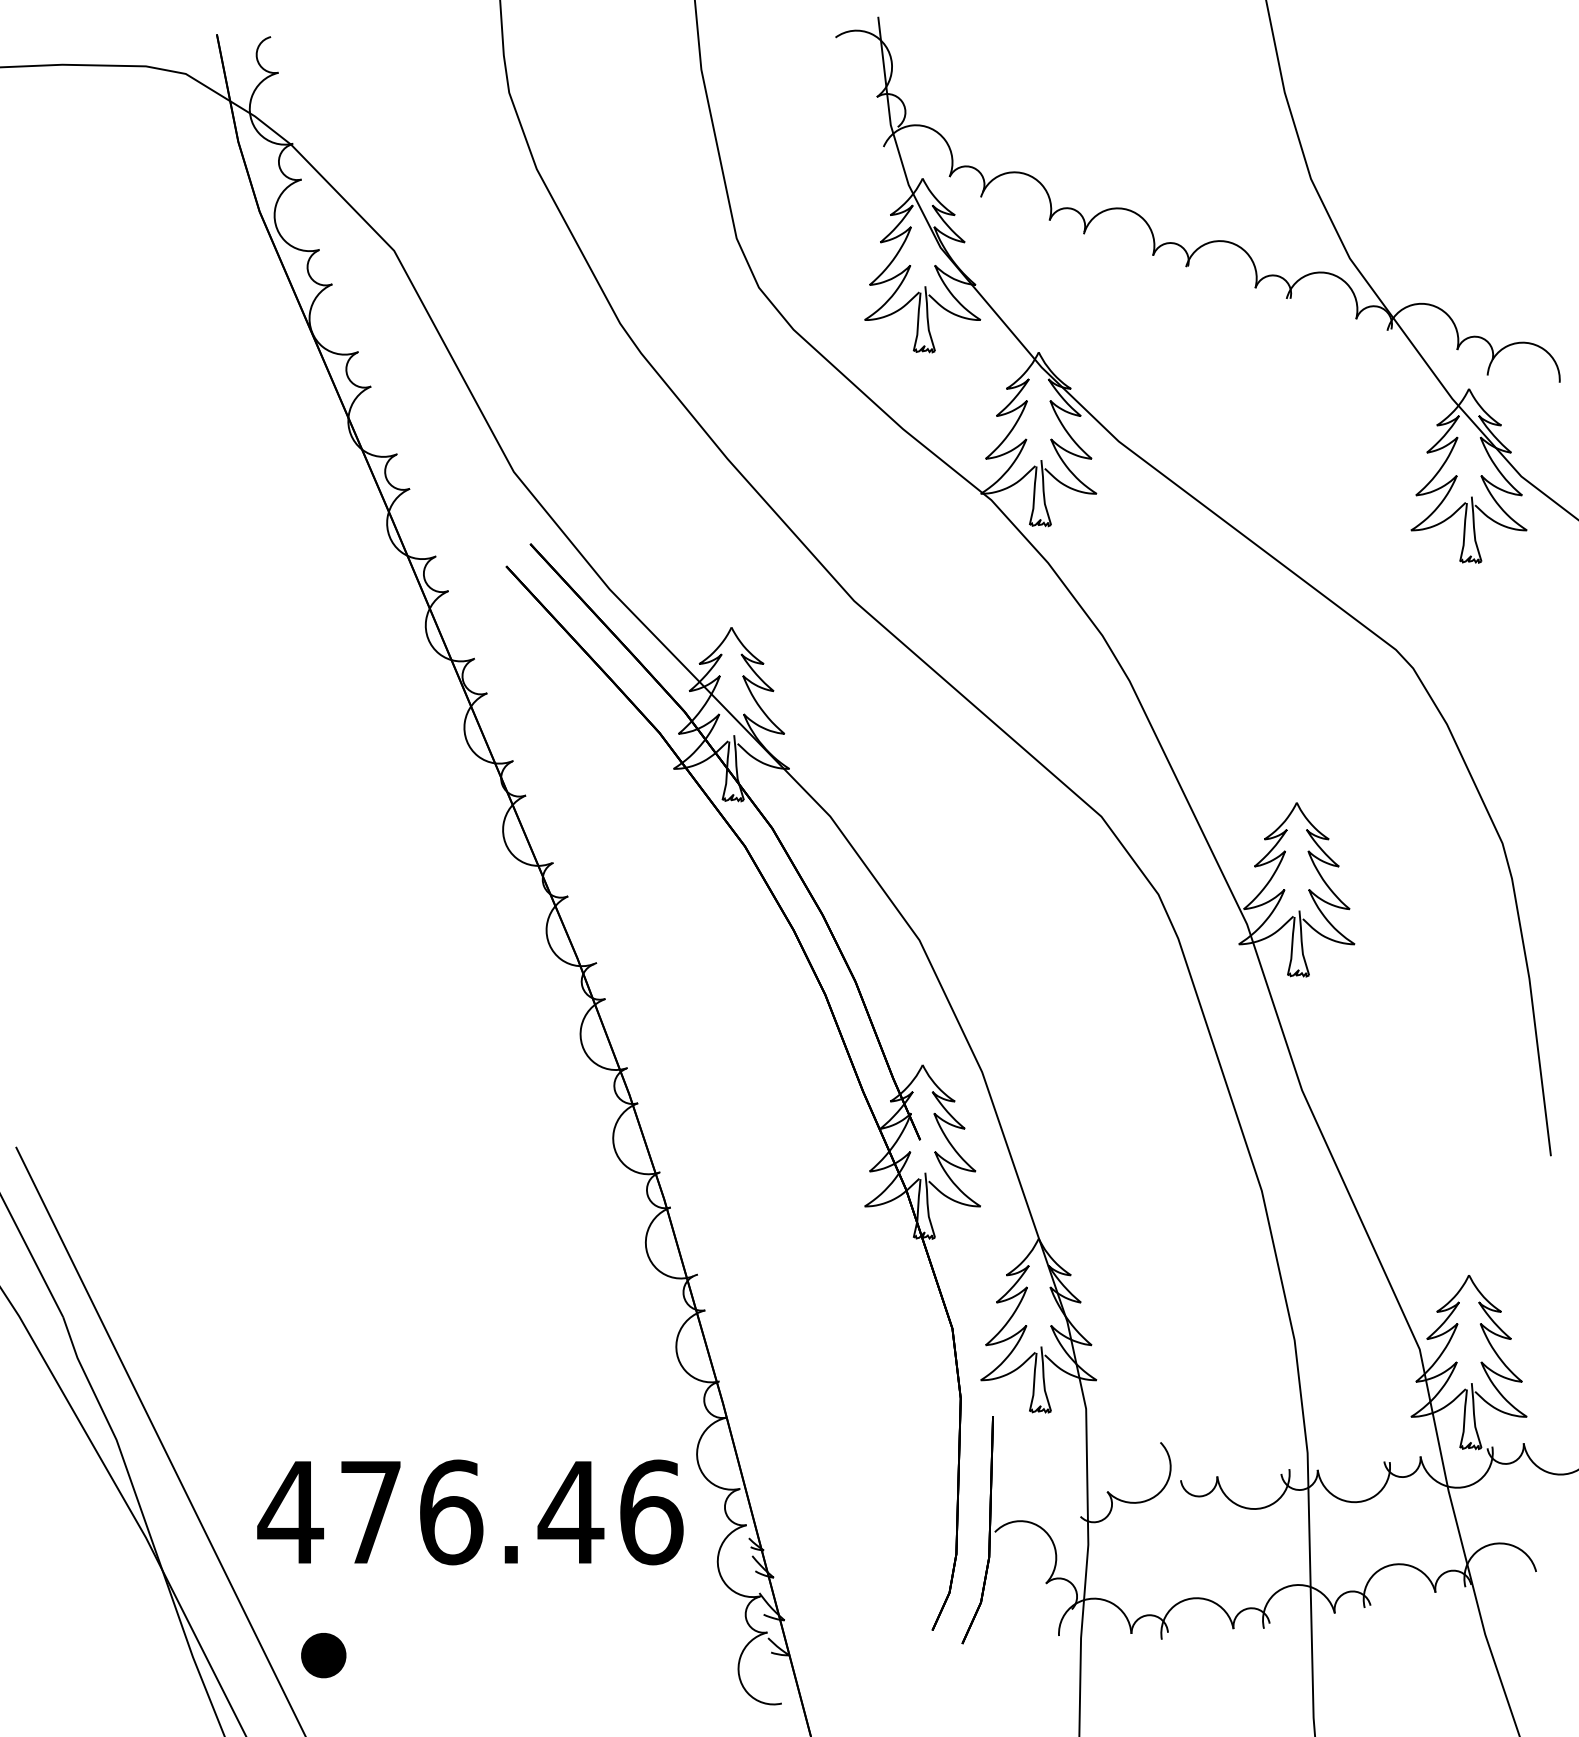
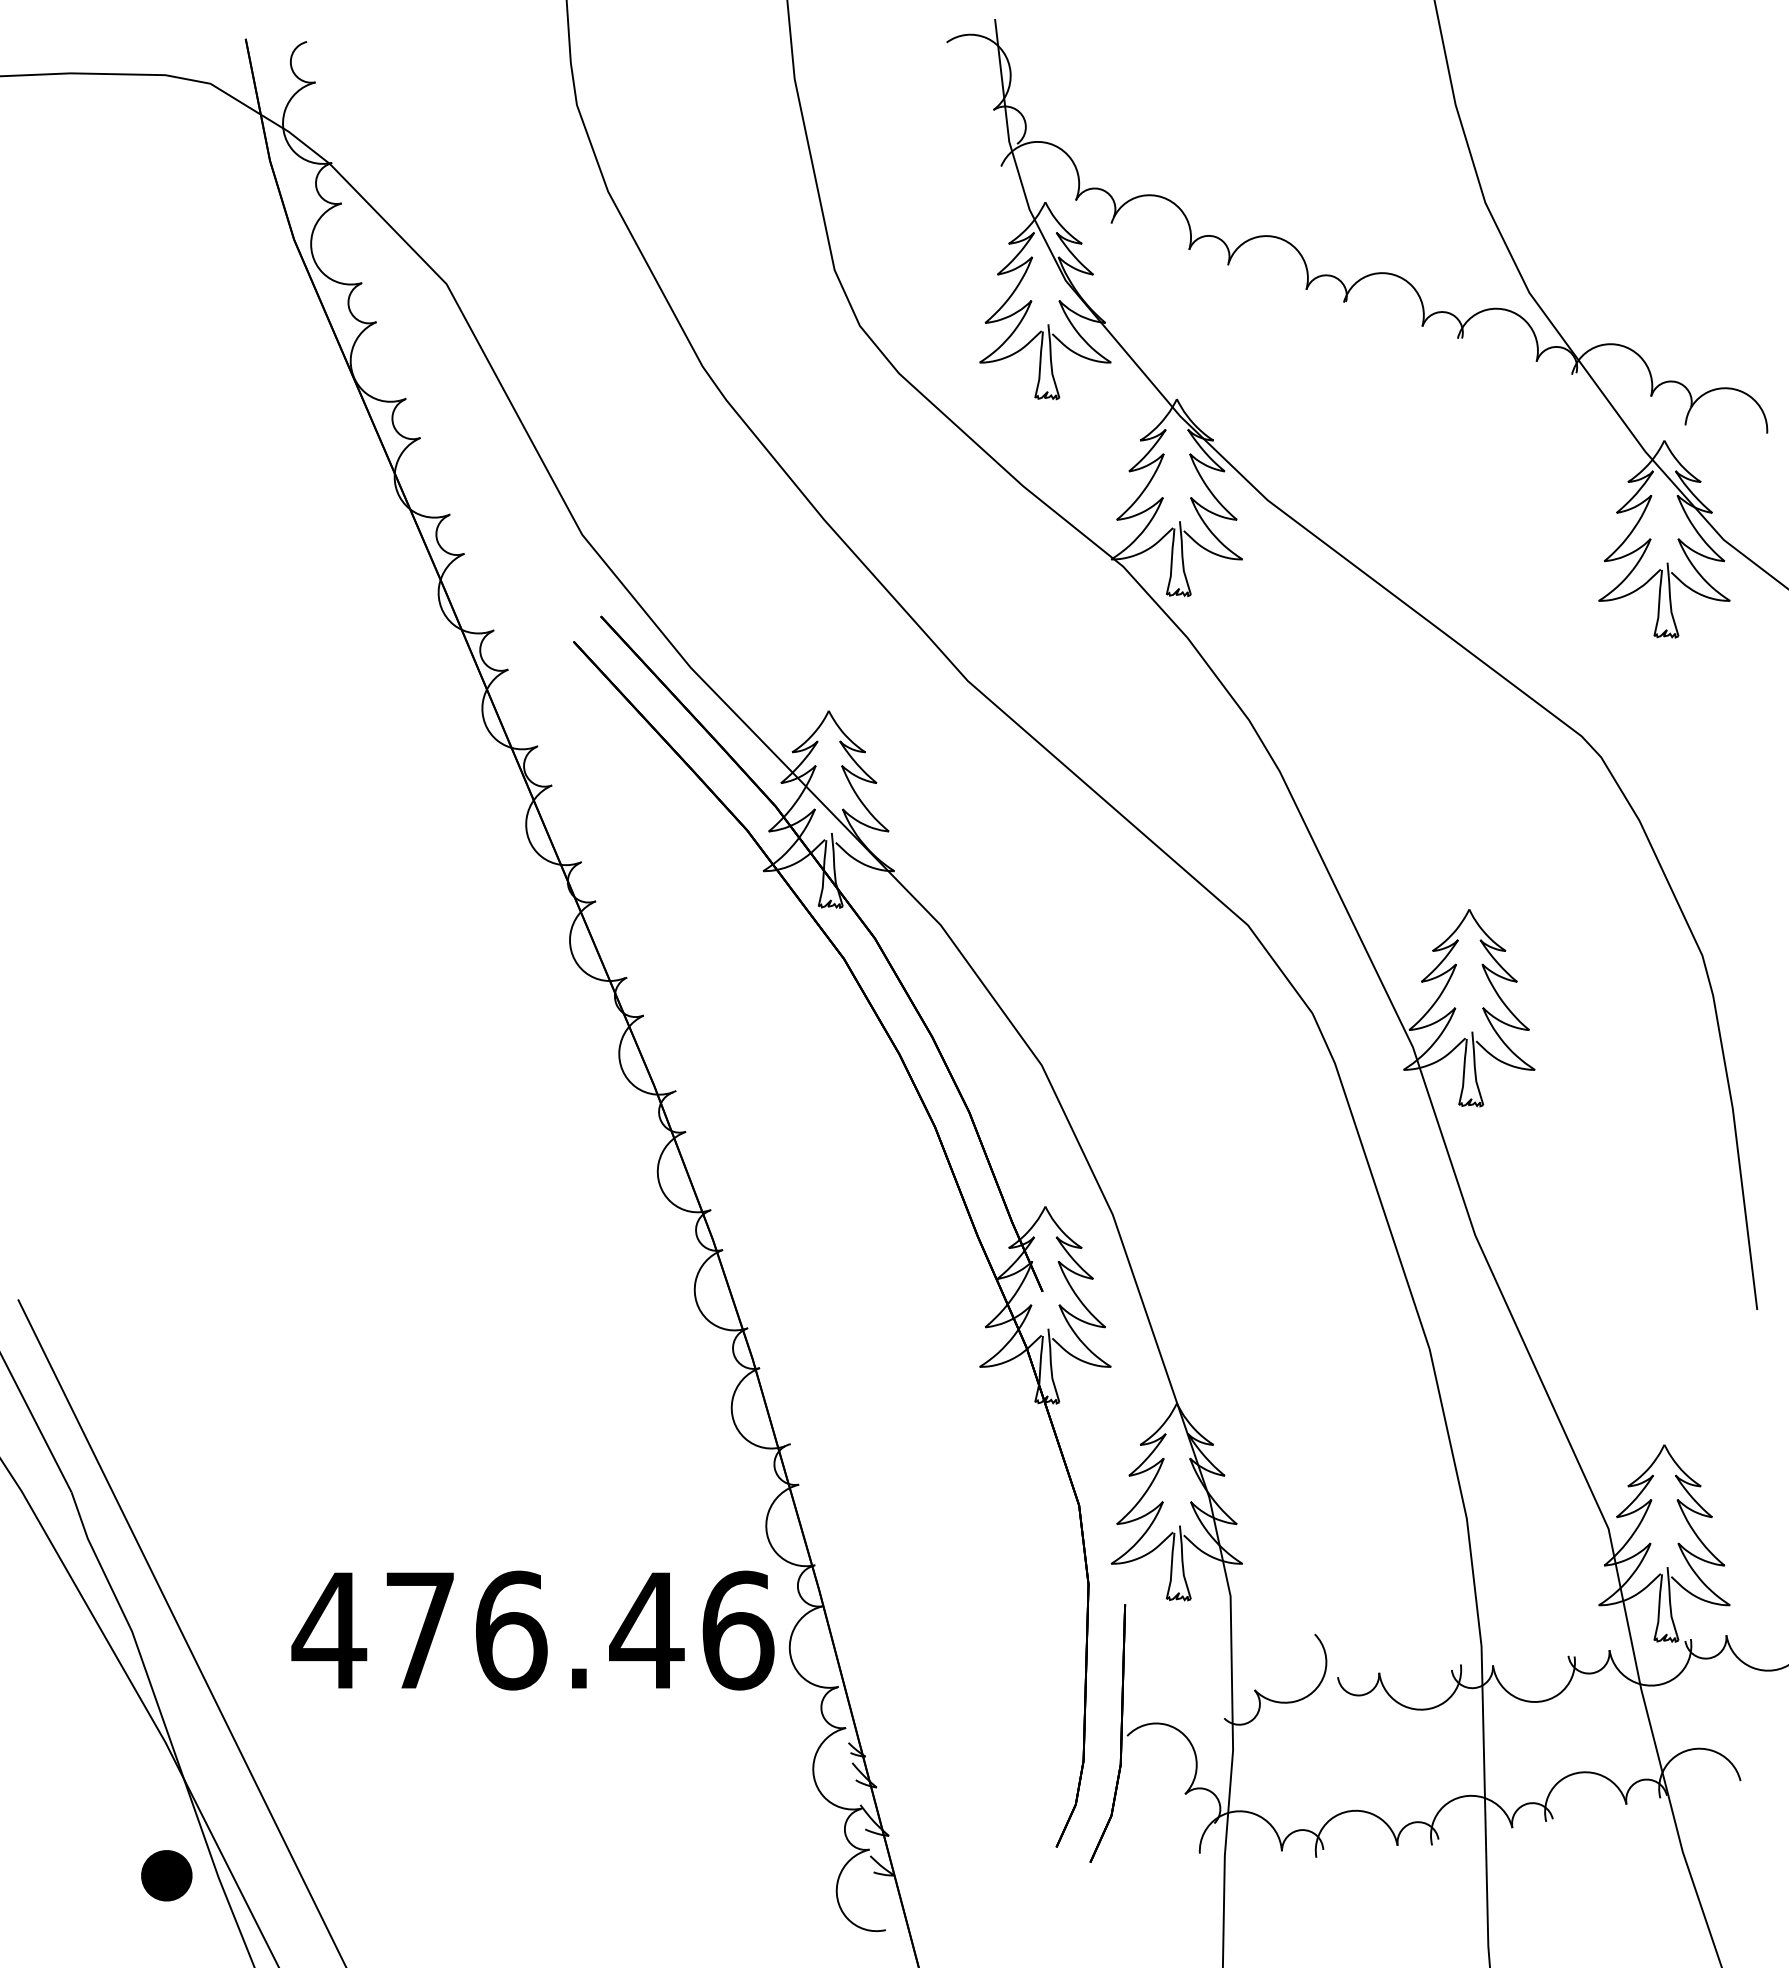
text: (469, 1512) -> (532, 1630), moved
part: (323, 1655) -> (166, 1875), moved

